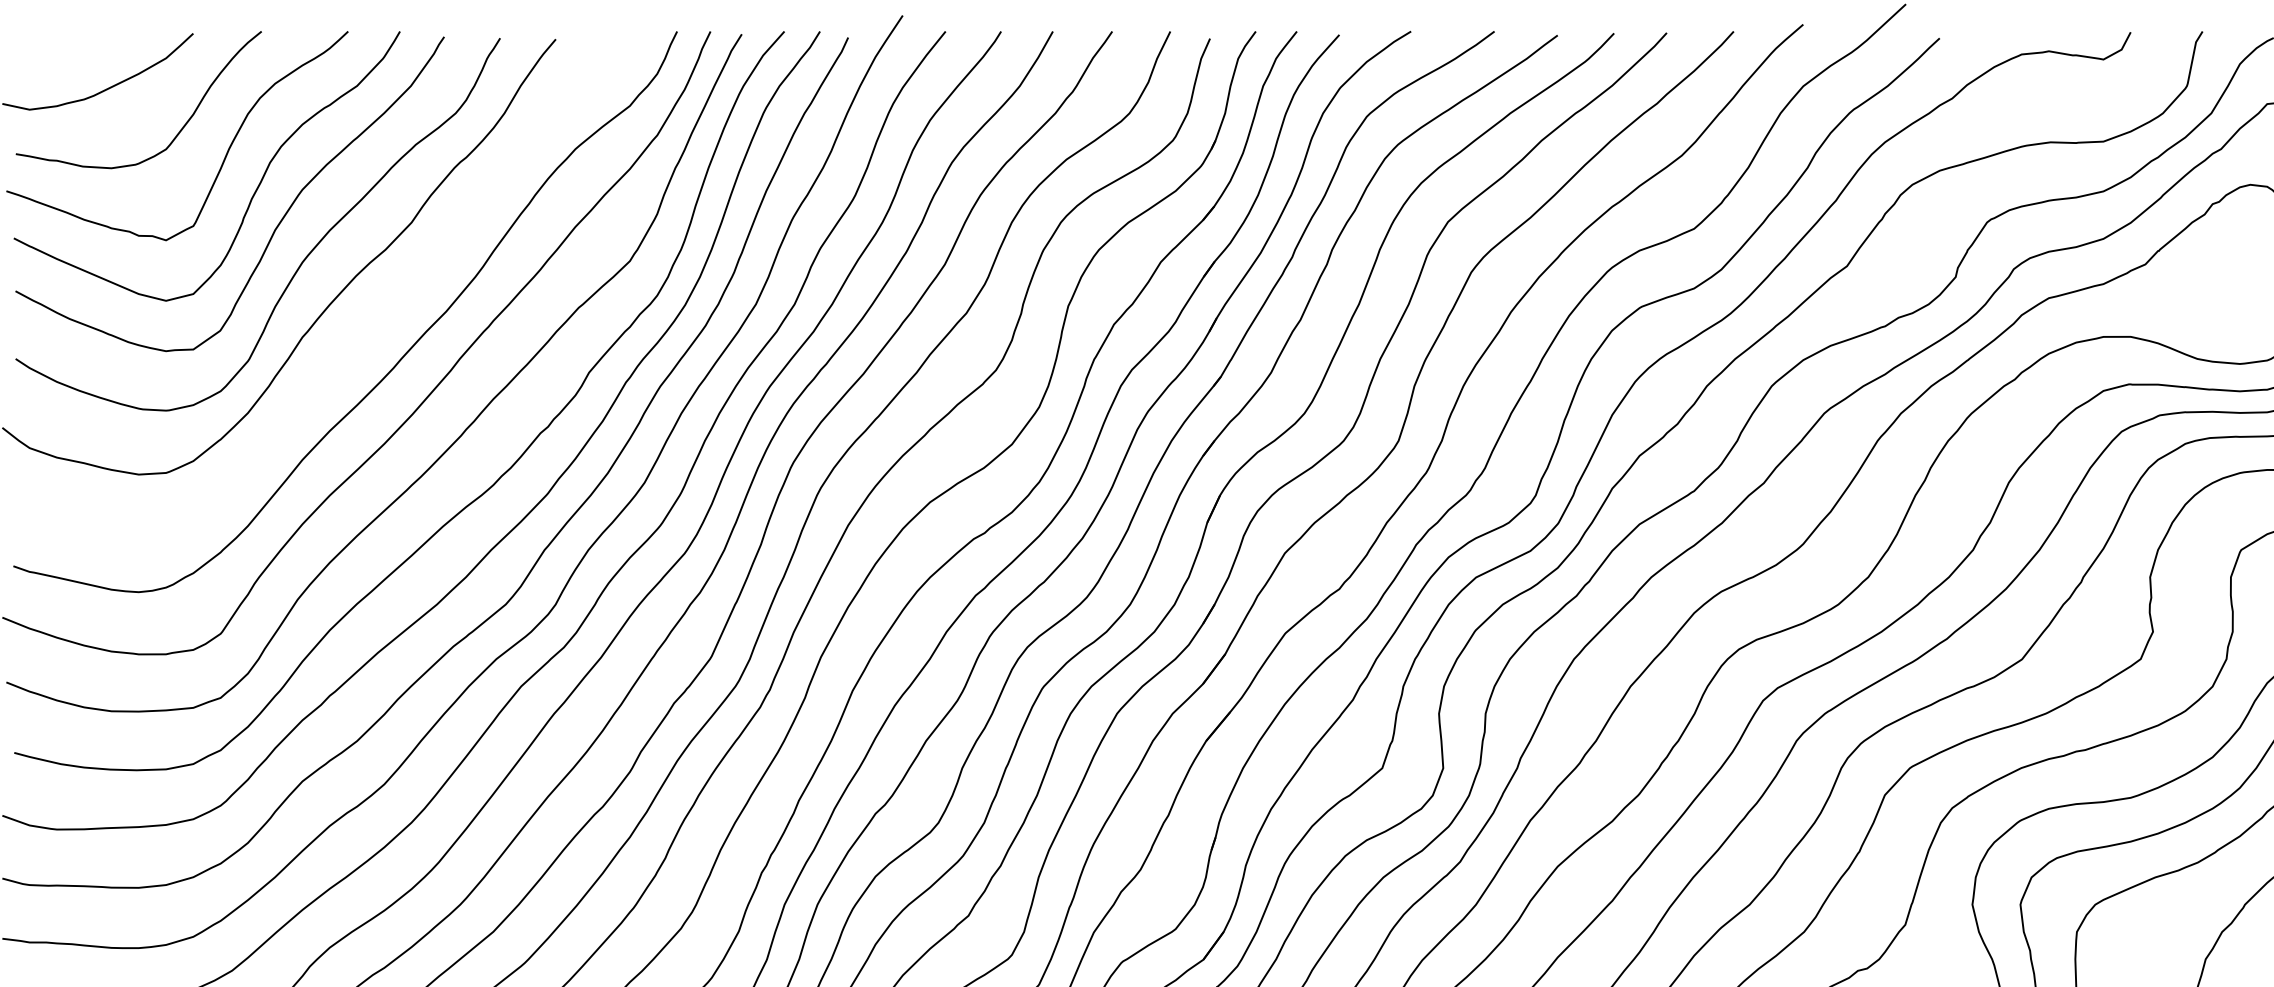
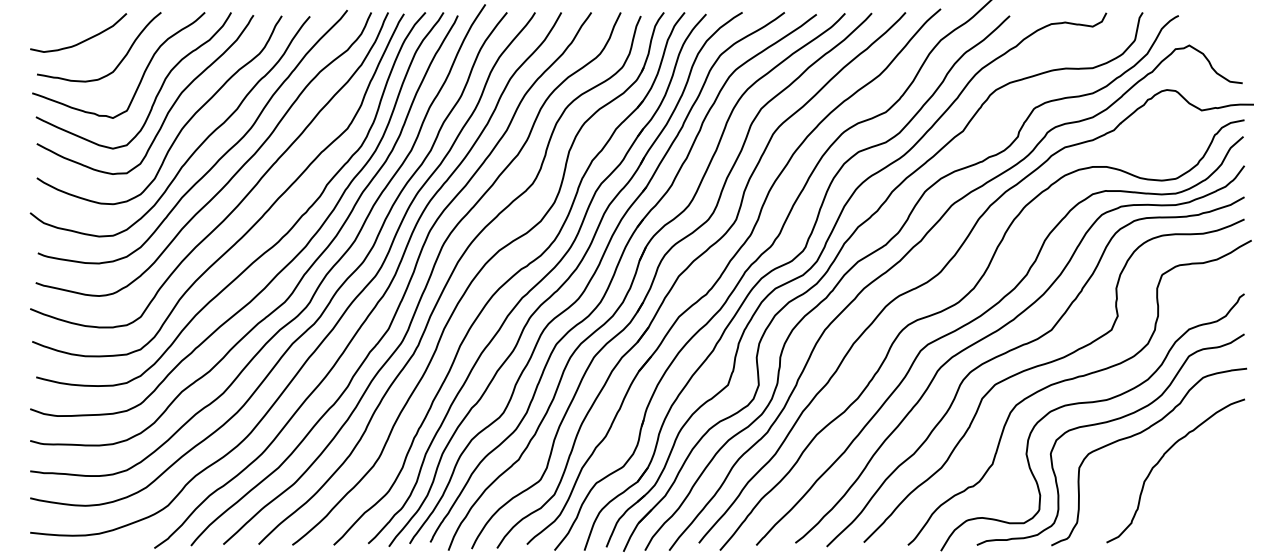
curve: (372, 324) -> (217, 160), added

